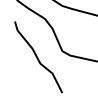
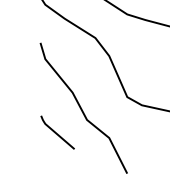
line: (23, 70) -> (56, 132), added

